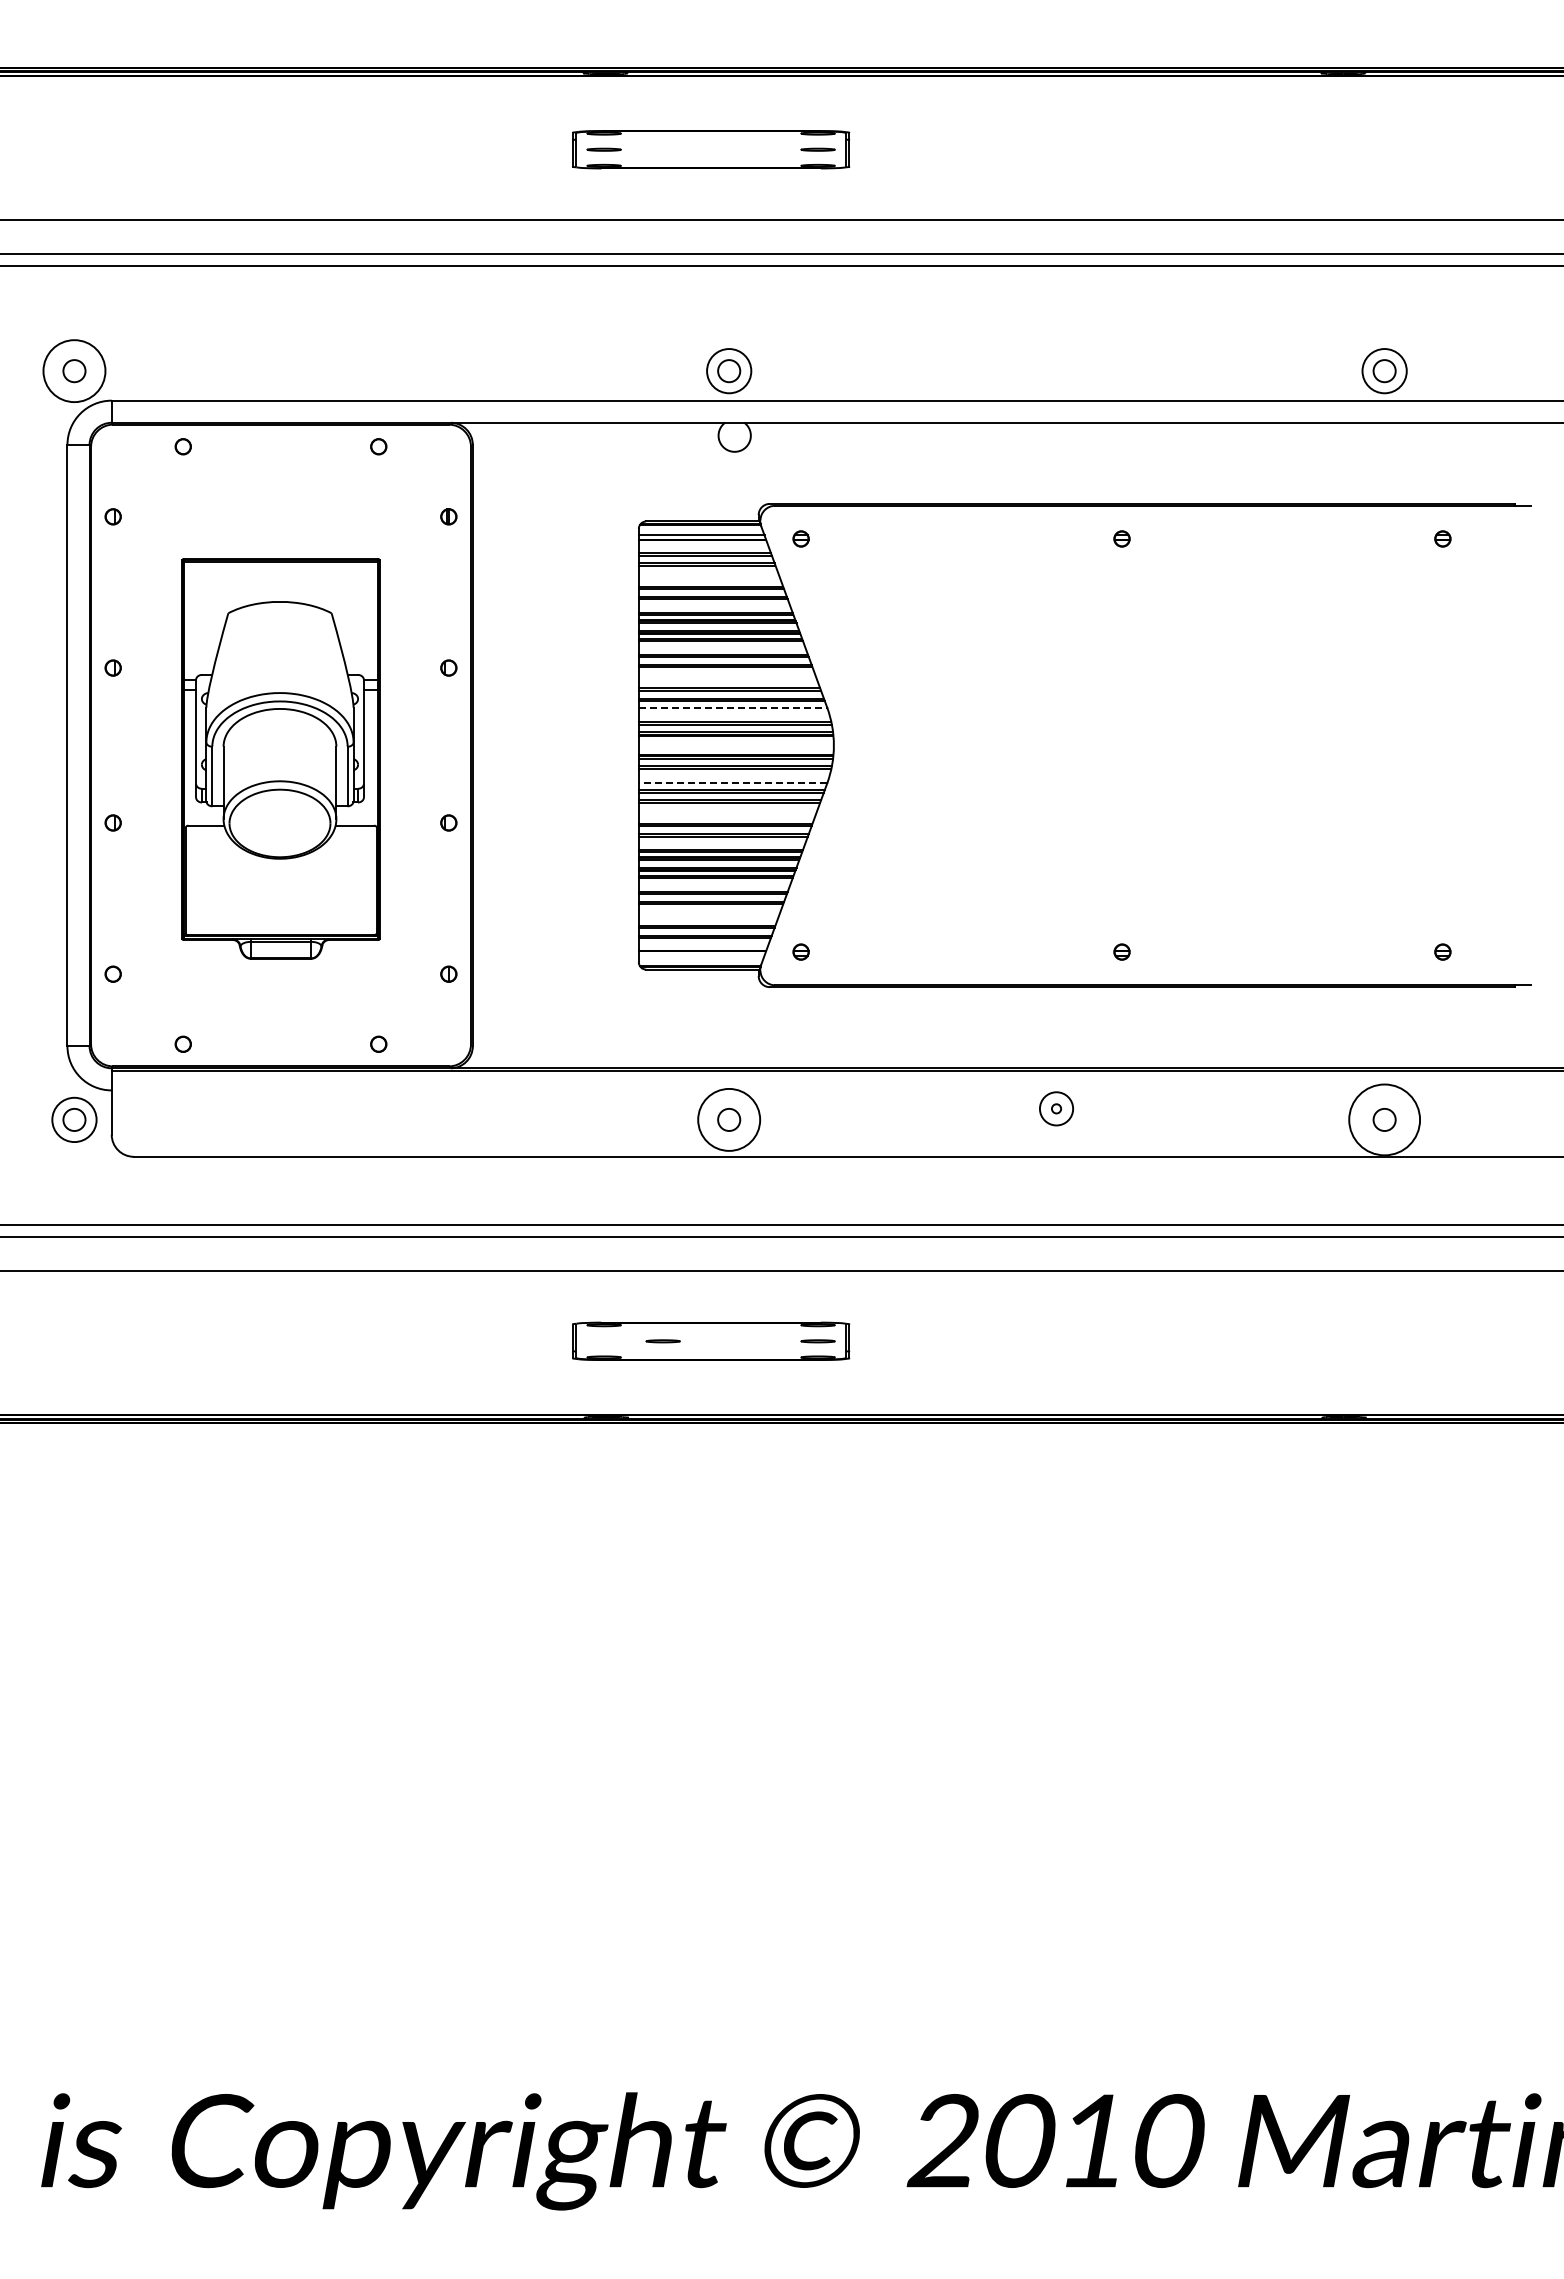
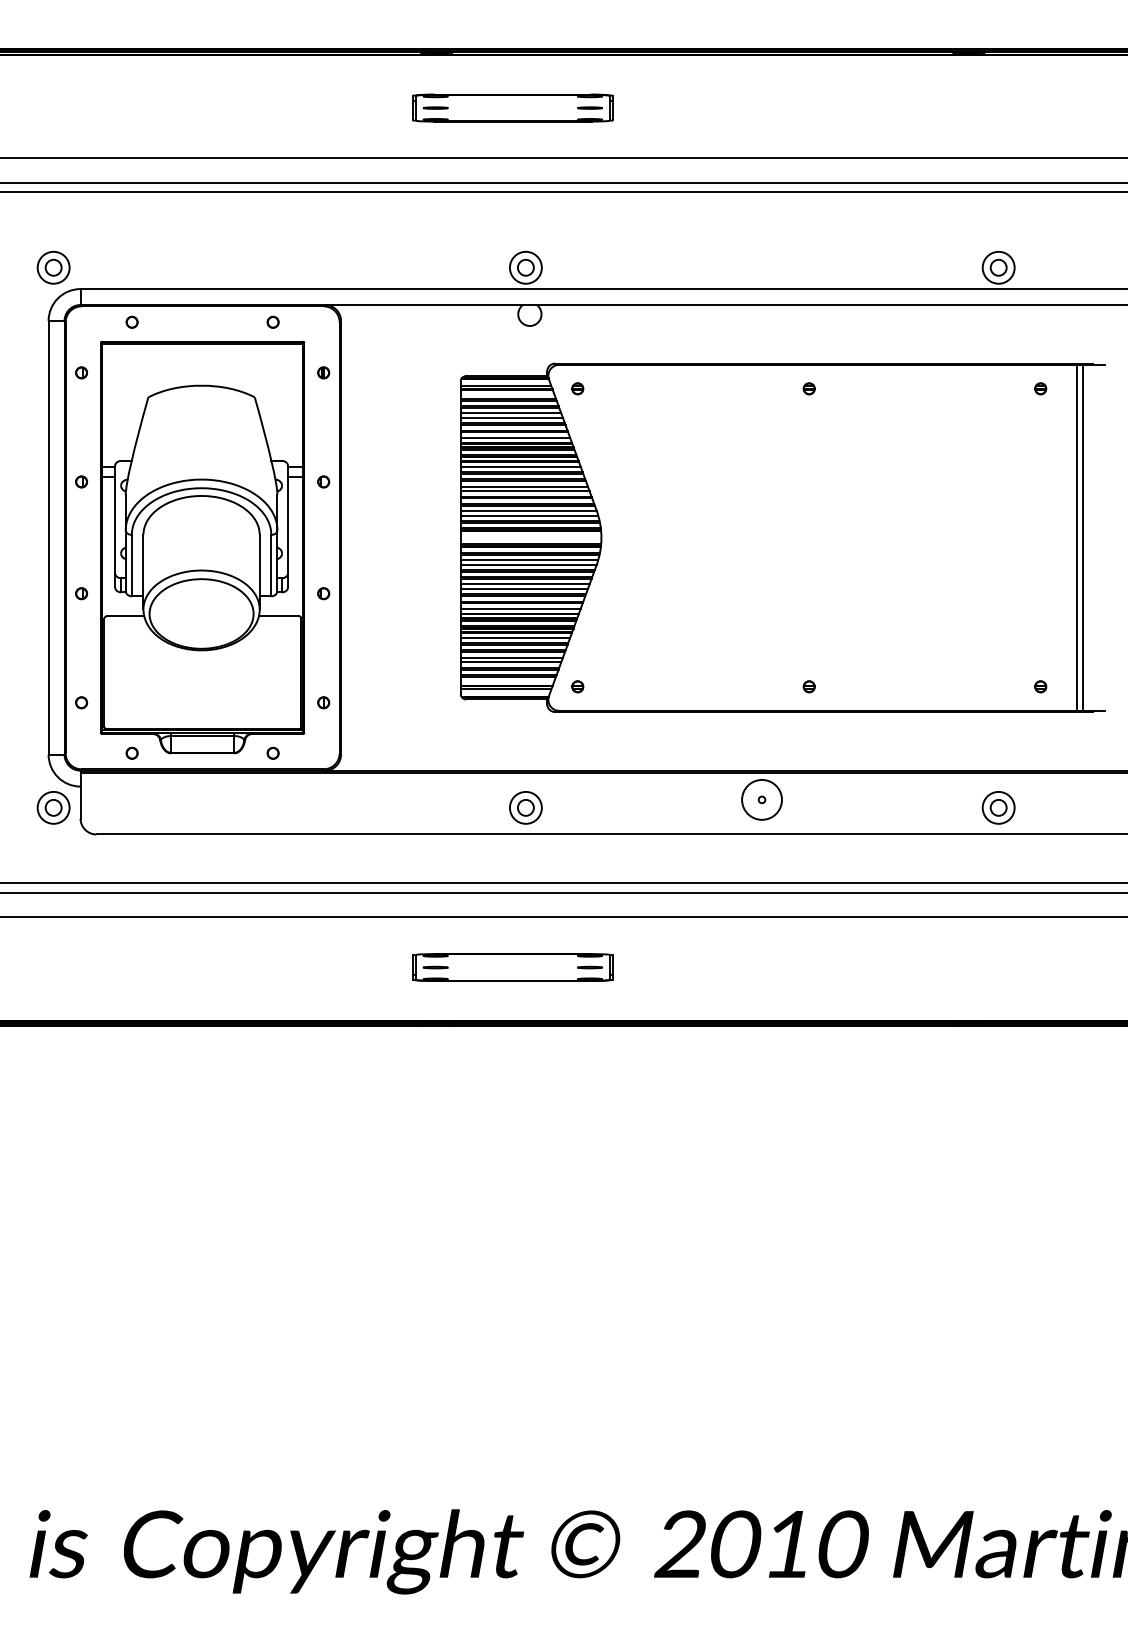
circle: (74, 371) -> (53, 268), size x0.71
line: (708, 572) -> (510, 413), added
line: (709, 579) -> (511, 418), added
line: (714, 606) -> (515, 437), added
line: (721, 647) -> (520, 467), added
line: (726, 674) -> (523, 486), added
line: (727, 681) -> (524, 491), added
line: (733, 708) -> (529, 511), dashed -> solid
line: (733, 714) -> (529, 515), added
line: (1493, 745) -> (1077, 537), added
line: (1500, 745) -> (1082, 537), added
part: (280, 758) -> (202, 547), size x1.43
line: (733, 776) -> (529, 560), added
line: (732, 782) -> (528, 564), dashed -> solid
line: (727, 809) -> (524, 583), added
line: (726, 816) -> (523, 589), added
line: (721, 843) -> (520, 608), added
line: (714, 884) -> (515, 638), added
line: (709, 911) -> (511, 657), added
line: (708, 918) -> (510, 662), added
line: (701, 955) -> (505, 689), added
circle: (1056, 1108) -> (761, 799), size x1.67
circle: (729, 1119) -> (526, 807), size x0.71
circle: (1384, 1119) -> (998, 807), size x0.62
line: (662, 1341) -> (435, 967), moved

